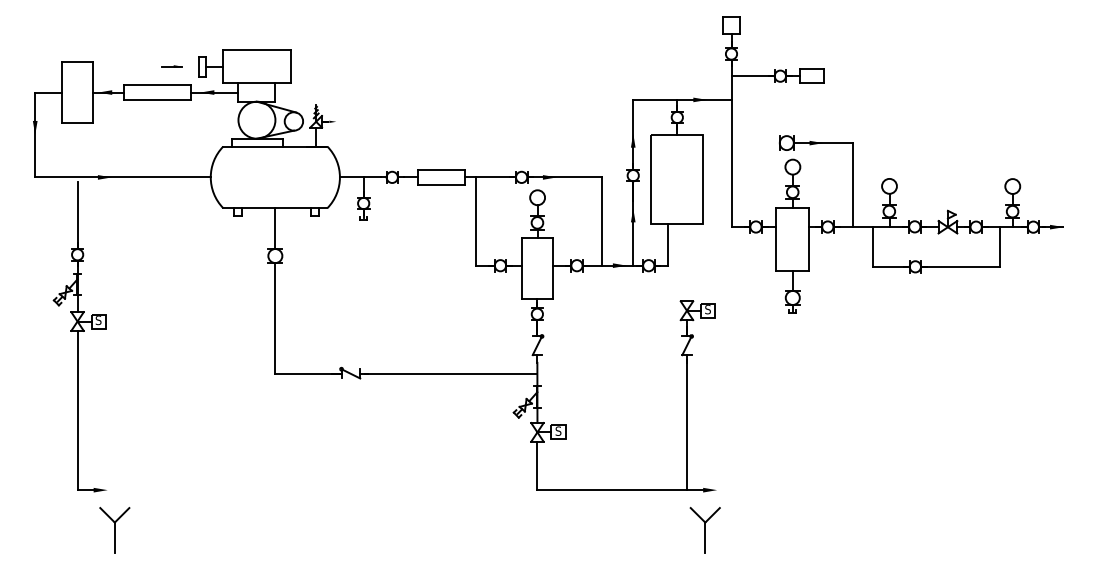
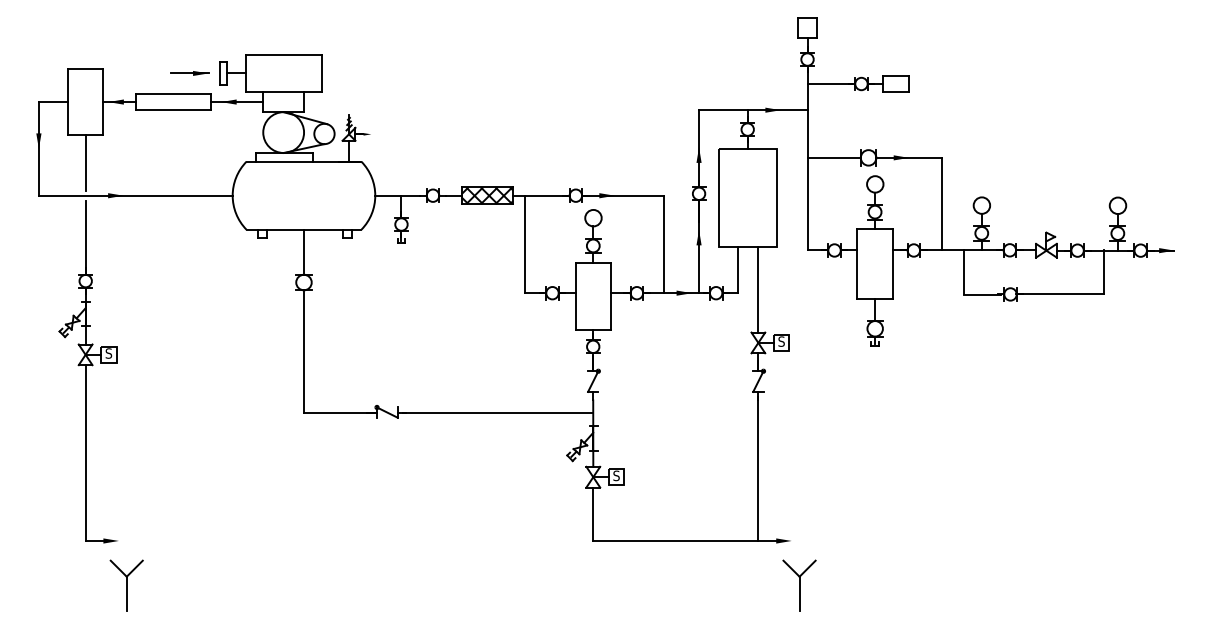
part: (171, 66) -> (189, 73), size x1.67
line: (755, 143) -> (834, 158), added
line: (77, 147) -> (85, 162), added
hatch: (441, 176) -> (487, 194), added
line: (686, 262) -> (757, 289), added
part: (704, 530) -> (798, 585), moved

